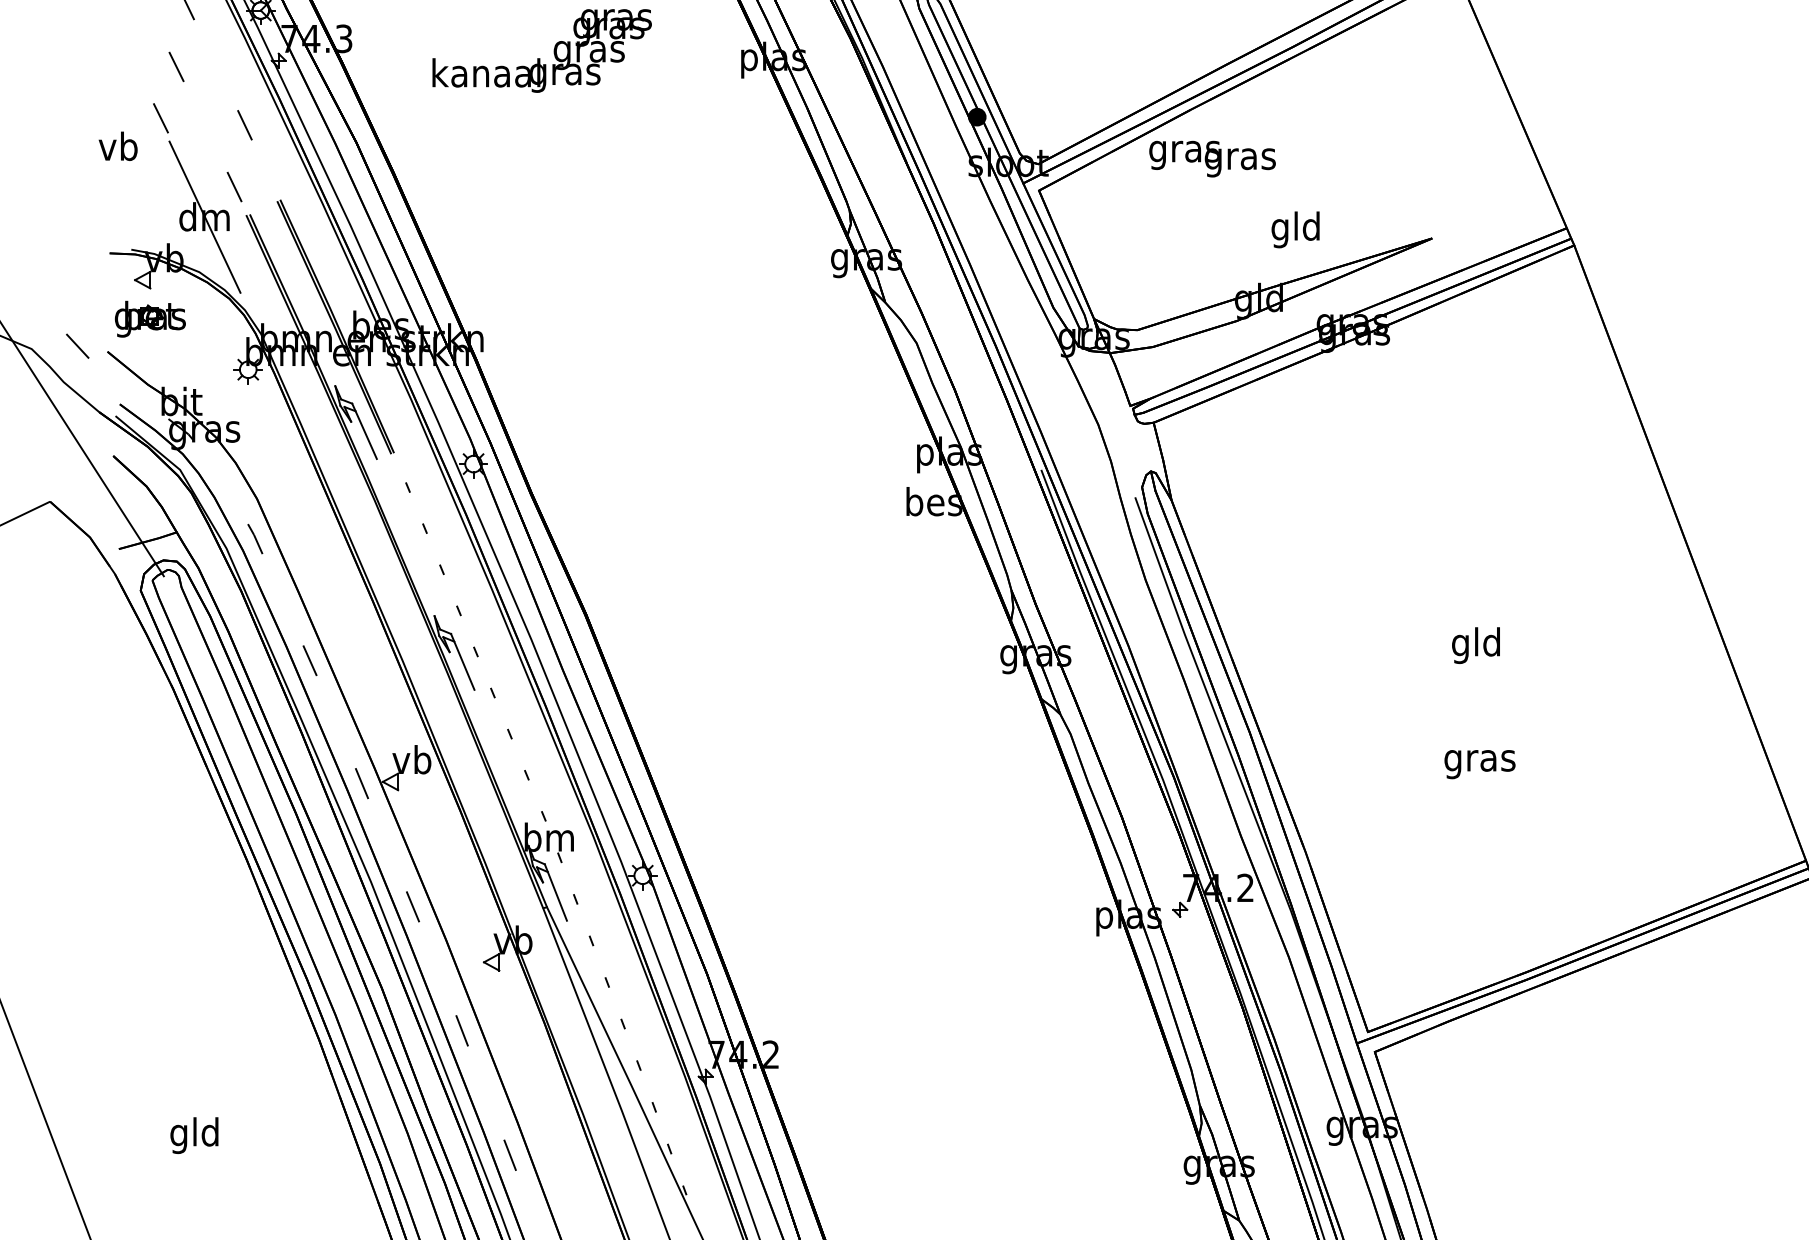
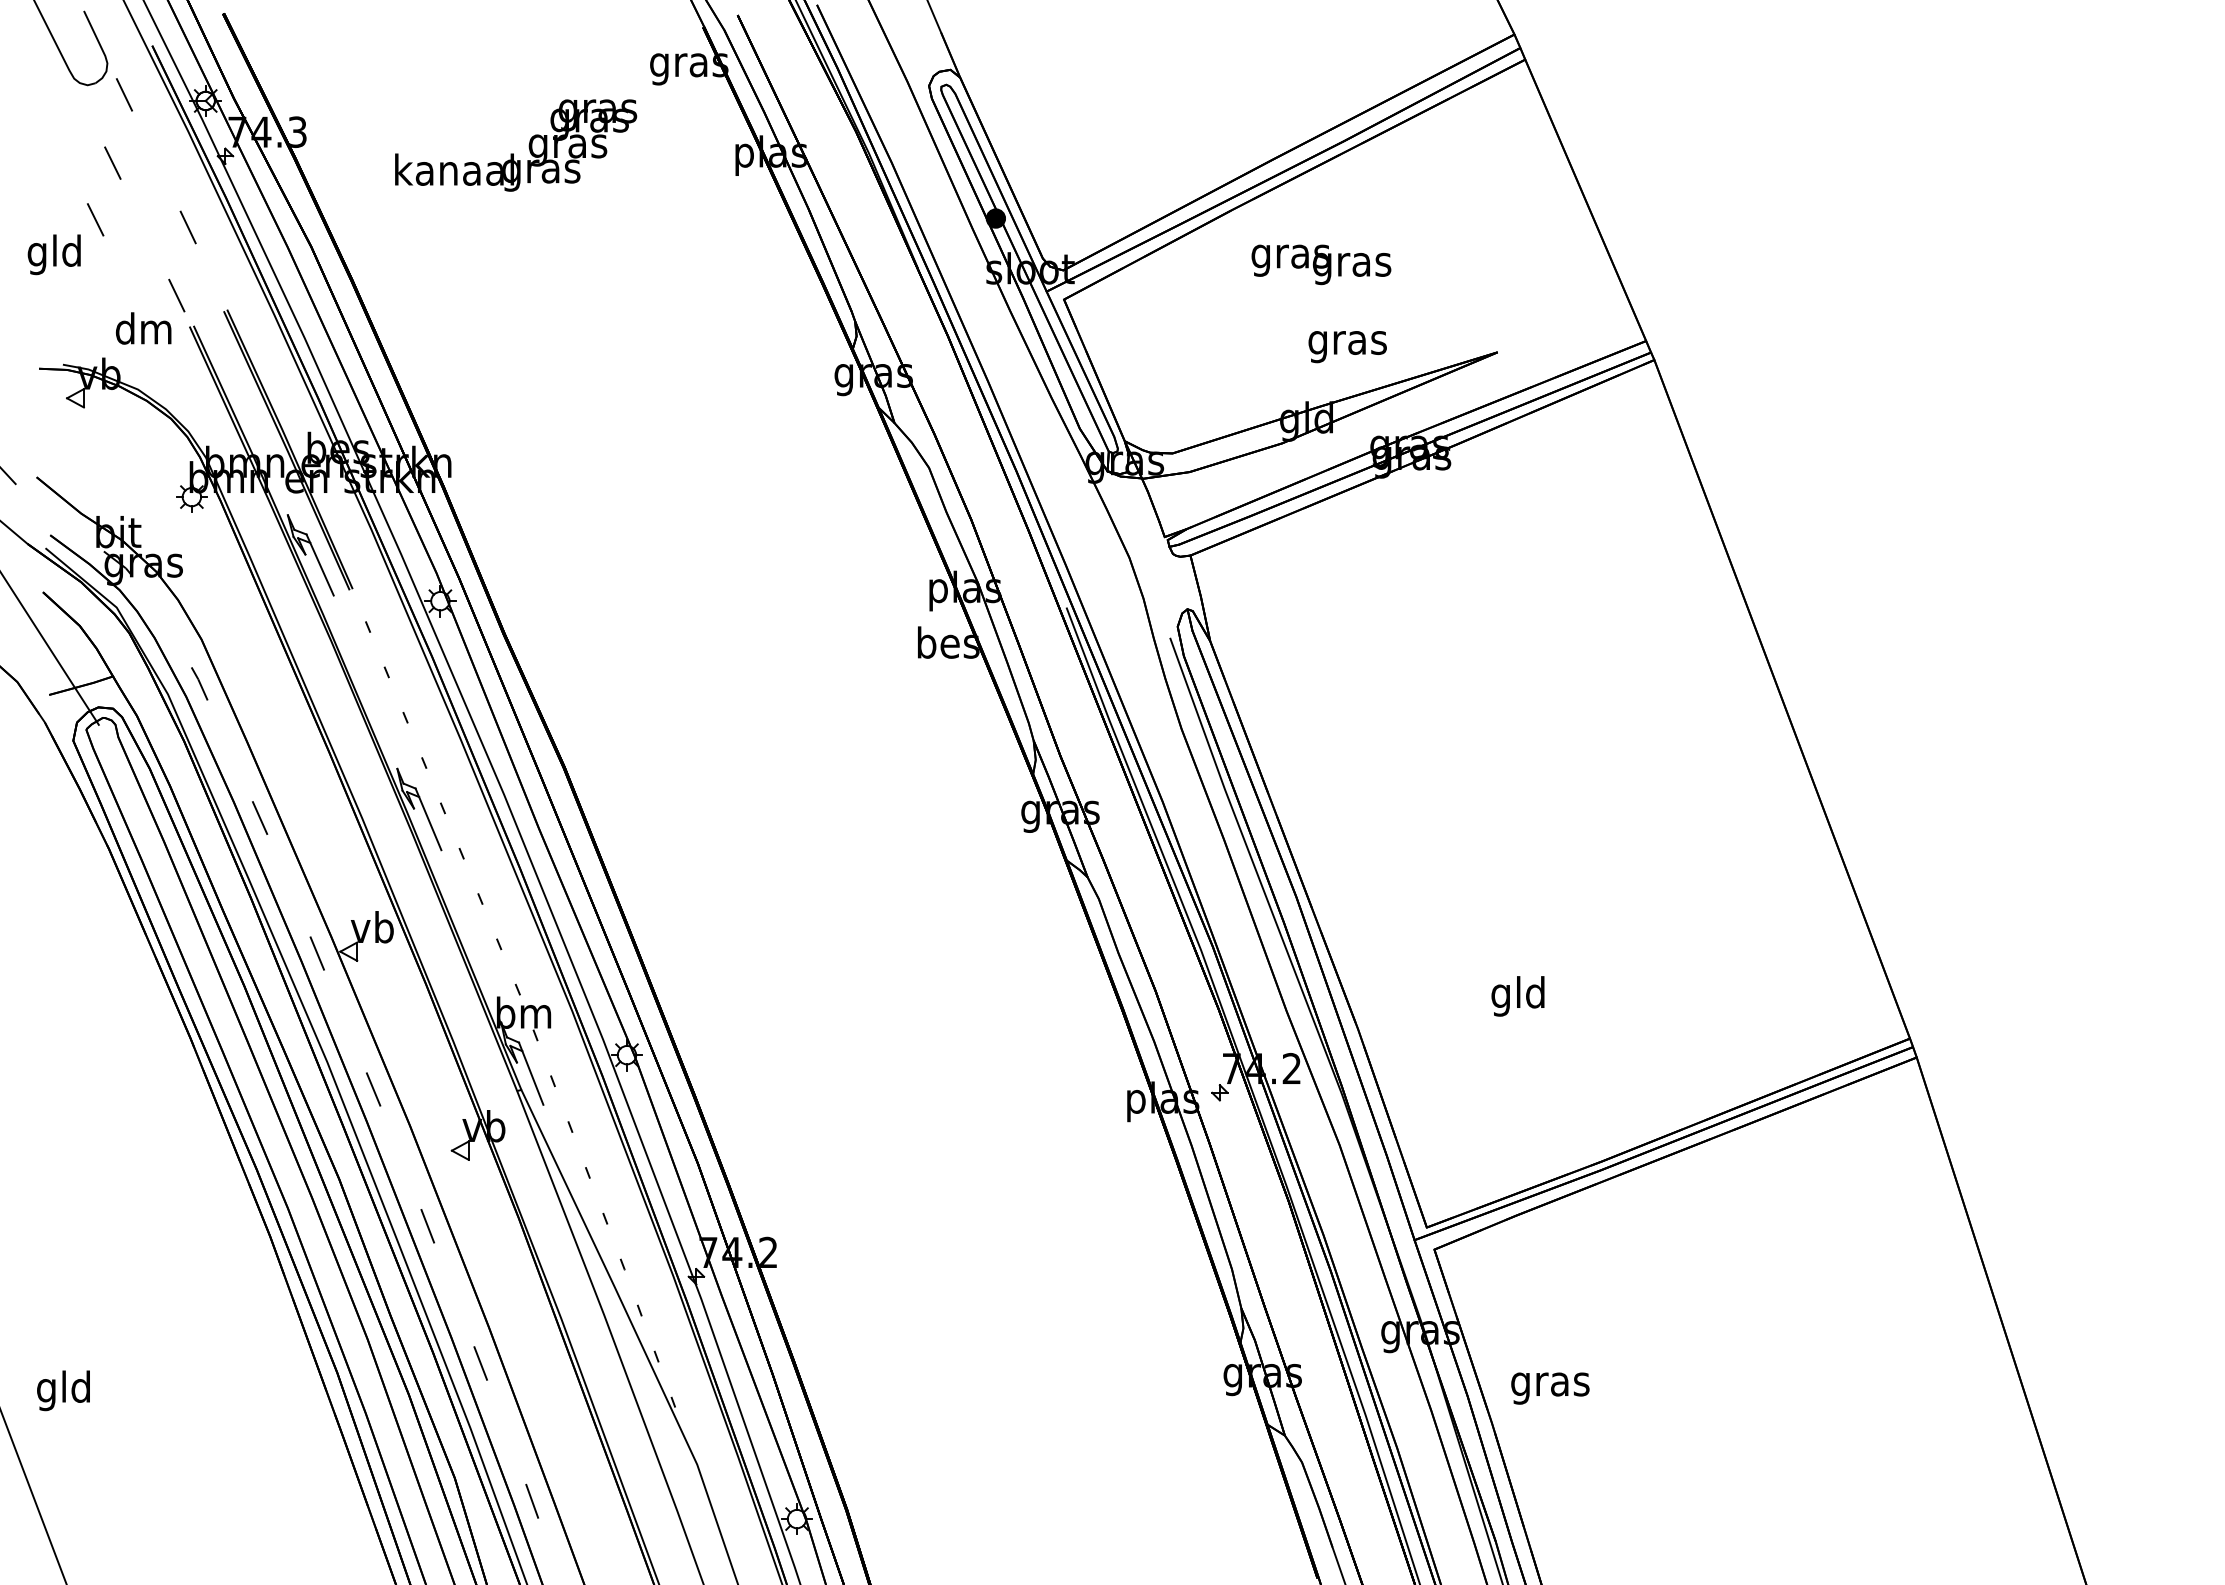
text: (122, 149) -> (53, 254), vb -> gld
text: (1212, 158) -> (1321, 264), moved
line: (205, 216) -> (144, 328), removed
text: (1296, 229) -> (1347, 342), gld -> gras
part: (149, 319) -> (83, 441), removed
text: (1475, 645) -> (1517, 996), moved
text: (1480, 764) -> (1550, 1388), moved
text: (194, 1135) -> (63, 1390), moved

